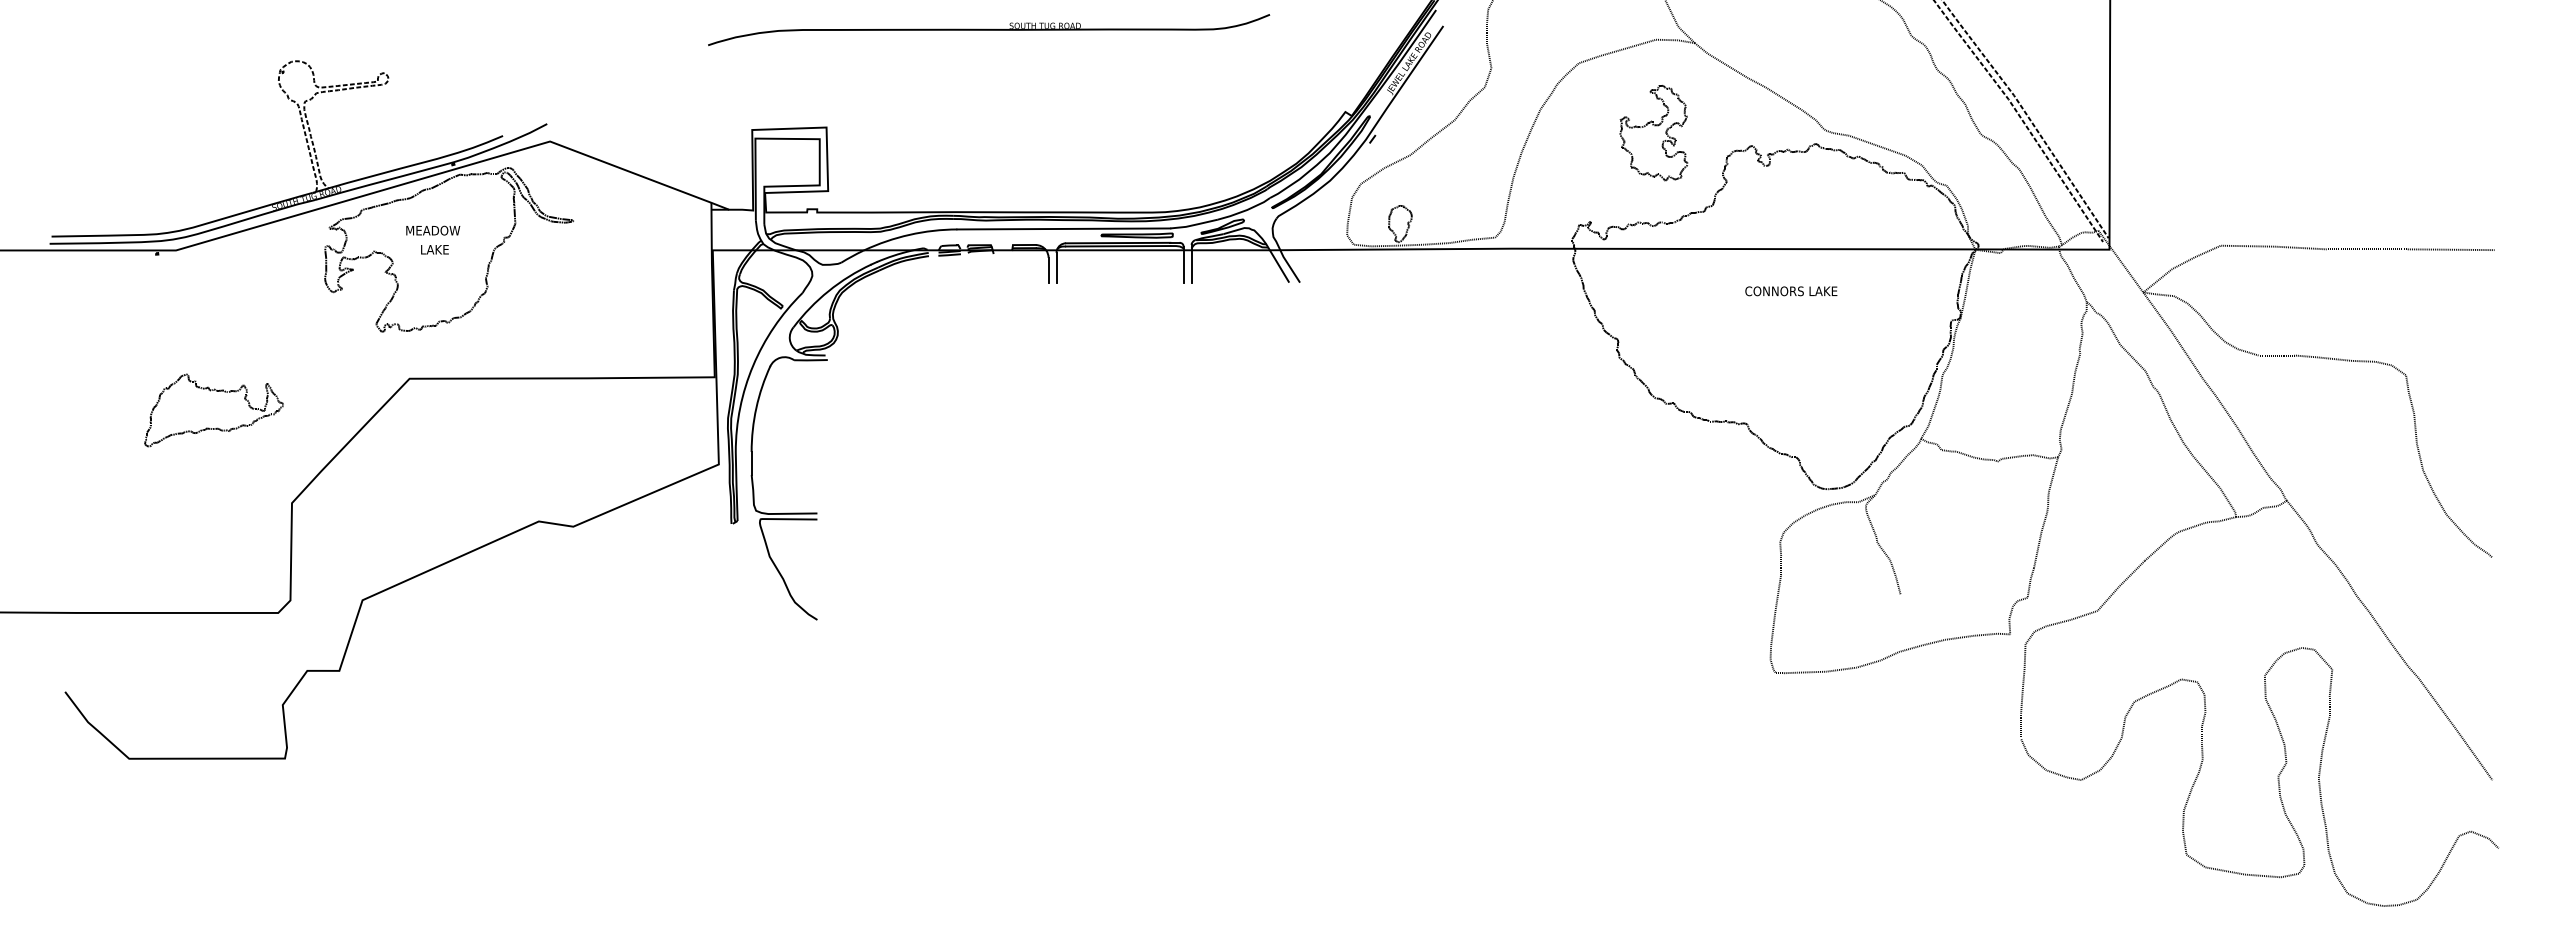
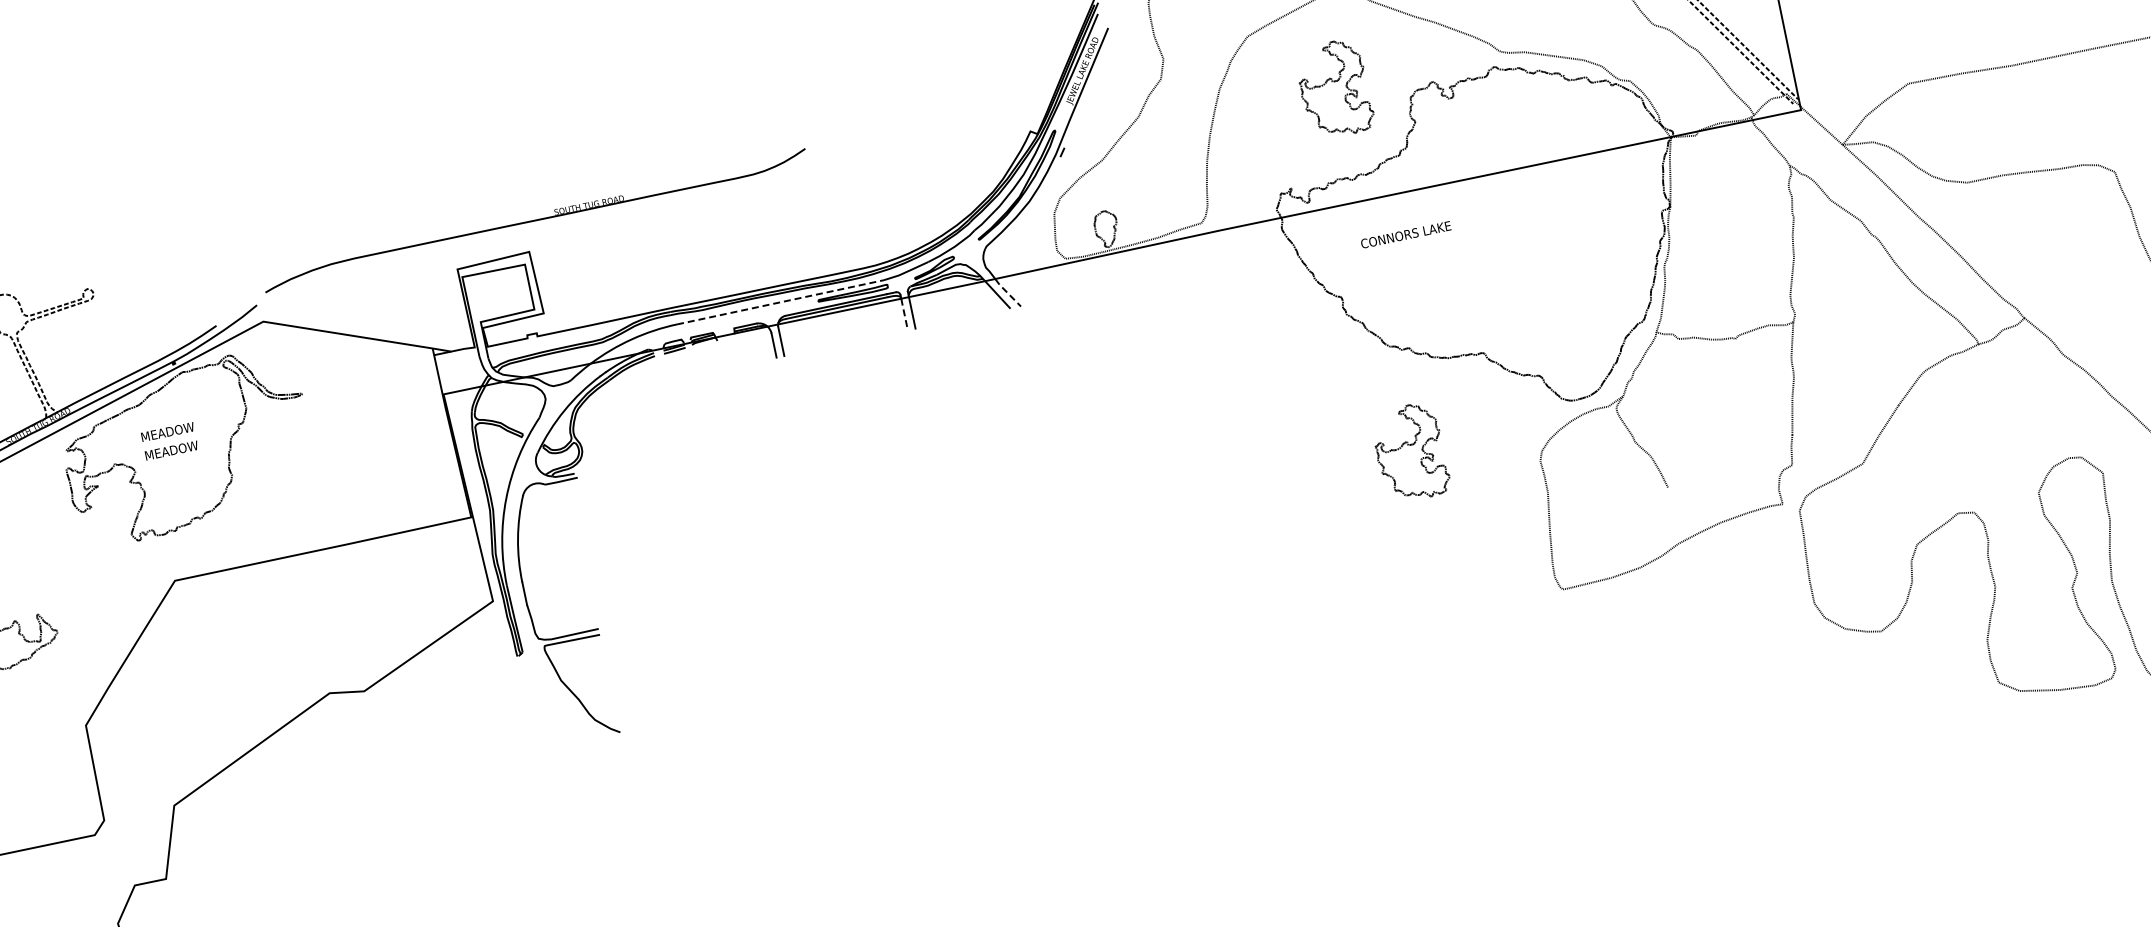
part: (989, 29) -> (535, 220), moved
line: (1064, 228) -> (781, 301), solid -> dashed
text: (433, 249) -> (171, 450), LAKE -> MEADOW
line: (1183, 266) -> (904, 314), solid -> dashed
line: (1289, 266) -> (1007, 292), solid -> dashed
text: (1791, 291) -> (1406, 235), moved
part: (1653, 507) -> (1410, 453), added

